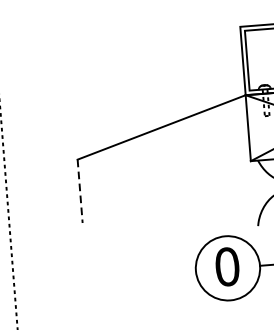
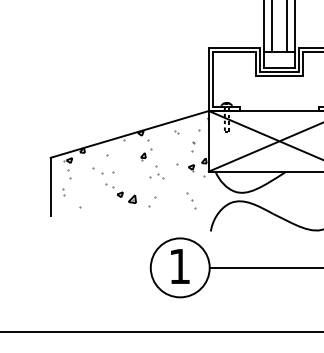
hatch: (170, 157) -> (135, 162), added
line: (79, 191) -> (50, 187), dashed -> solid
text: (227, 266) -> (179, 266), 0 -> 1

